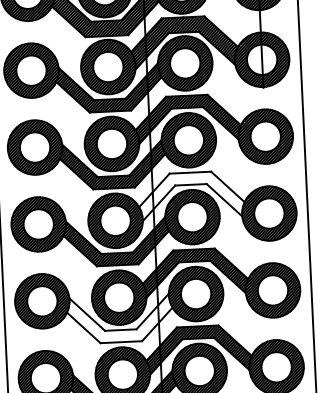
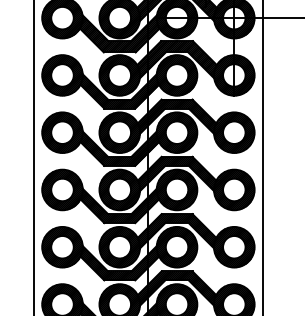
hatch: (190, 195) -> (176, 173), added
hatch: (119, 319) -> (119, 263), added

